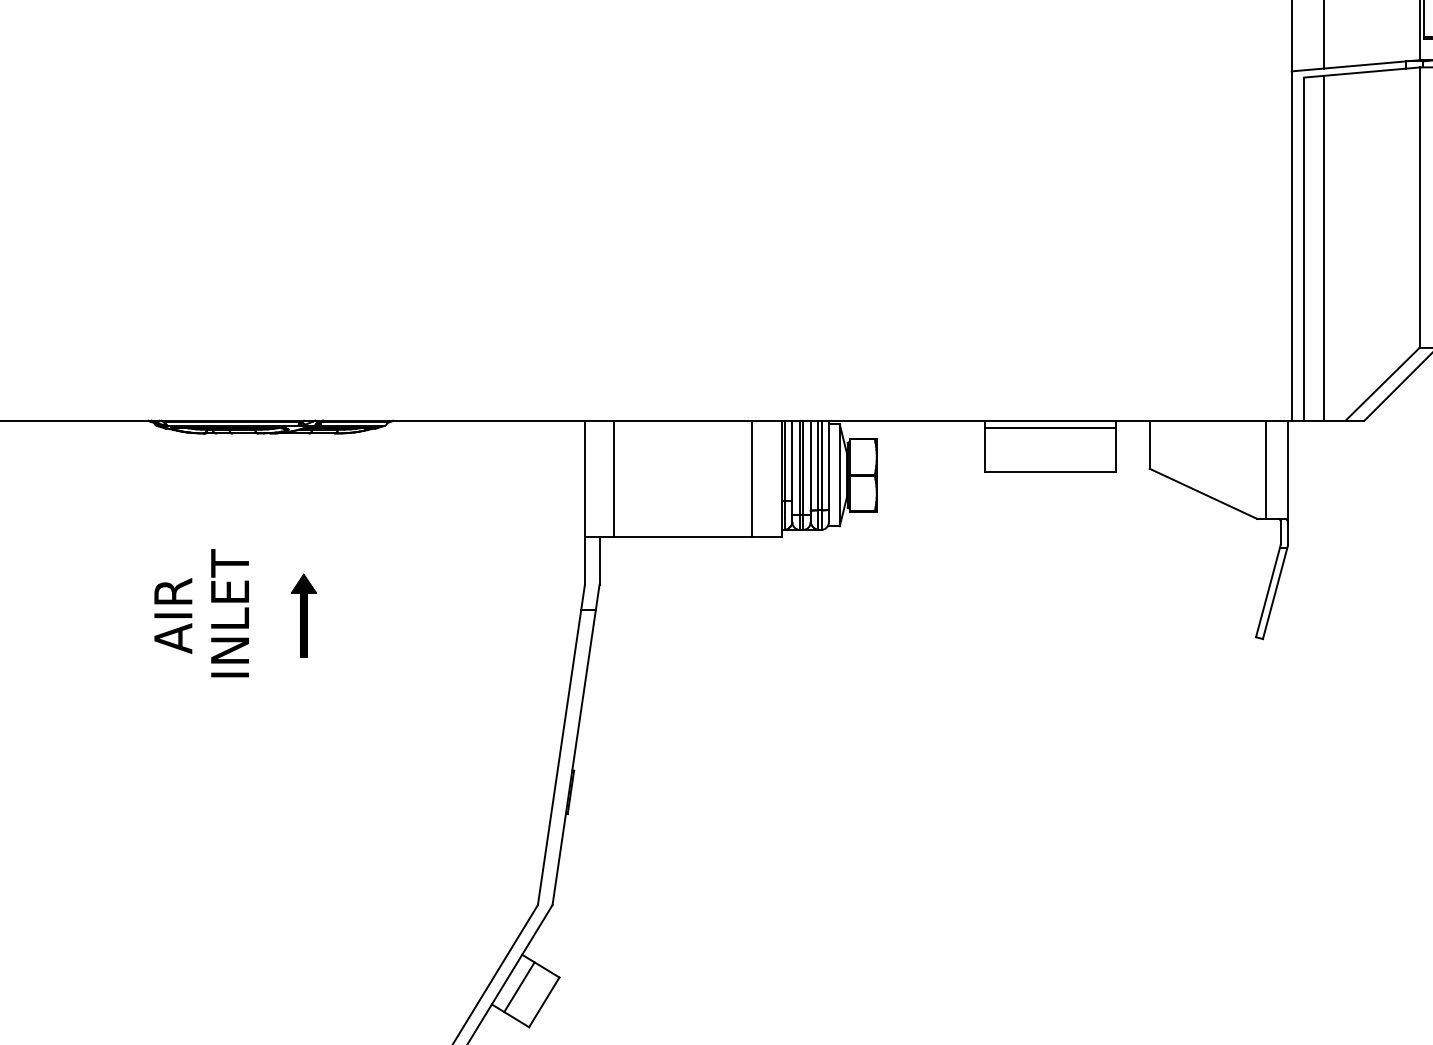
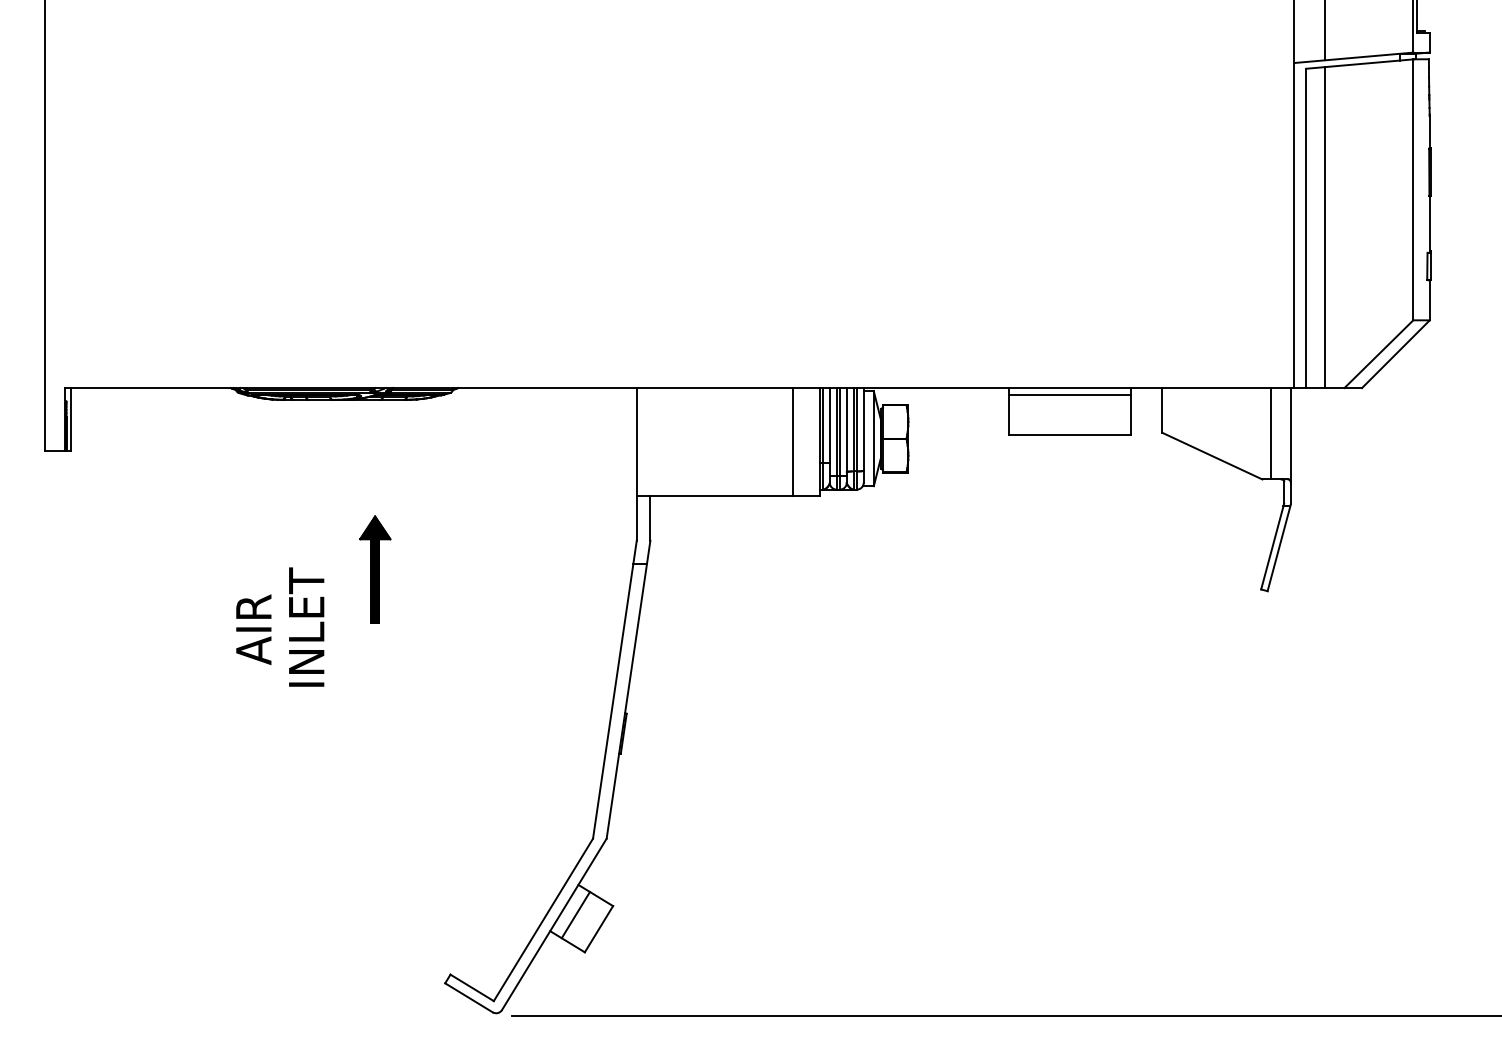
line: (613, 479) -> (663, 442), removed
text: (201, 612) -> (280, 626), moved
part: (304, 615) -> (375, 569), size x1.4

